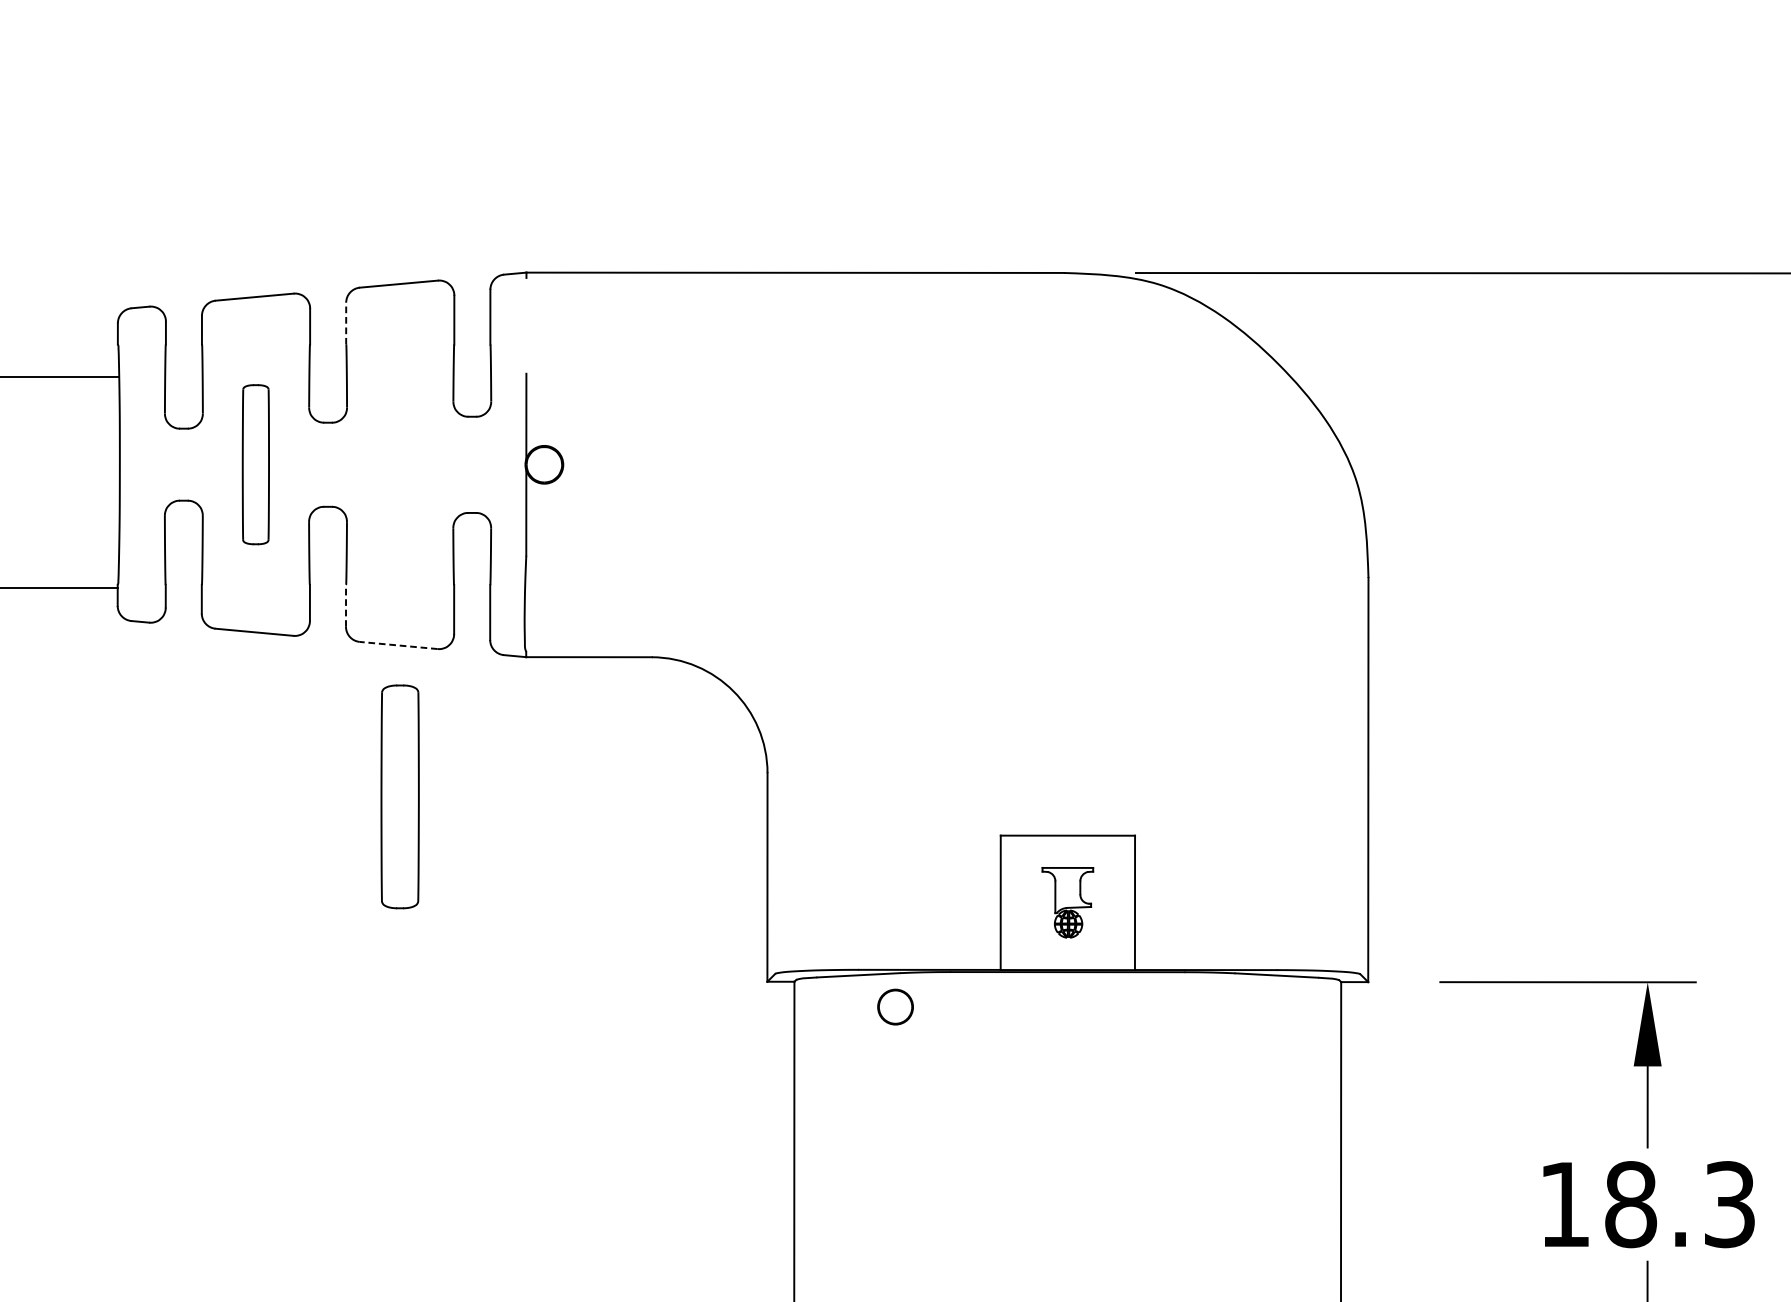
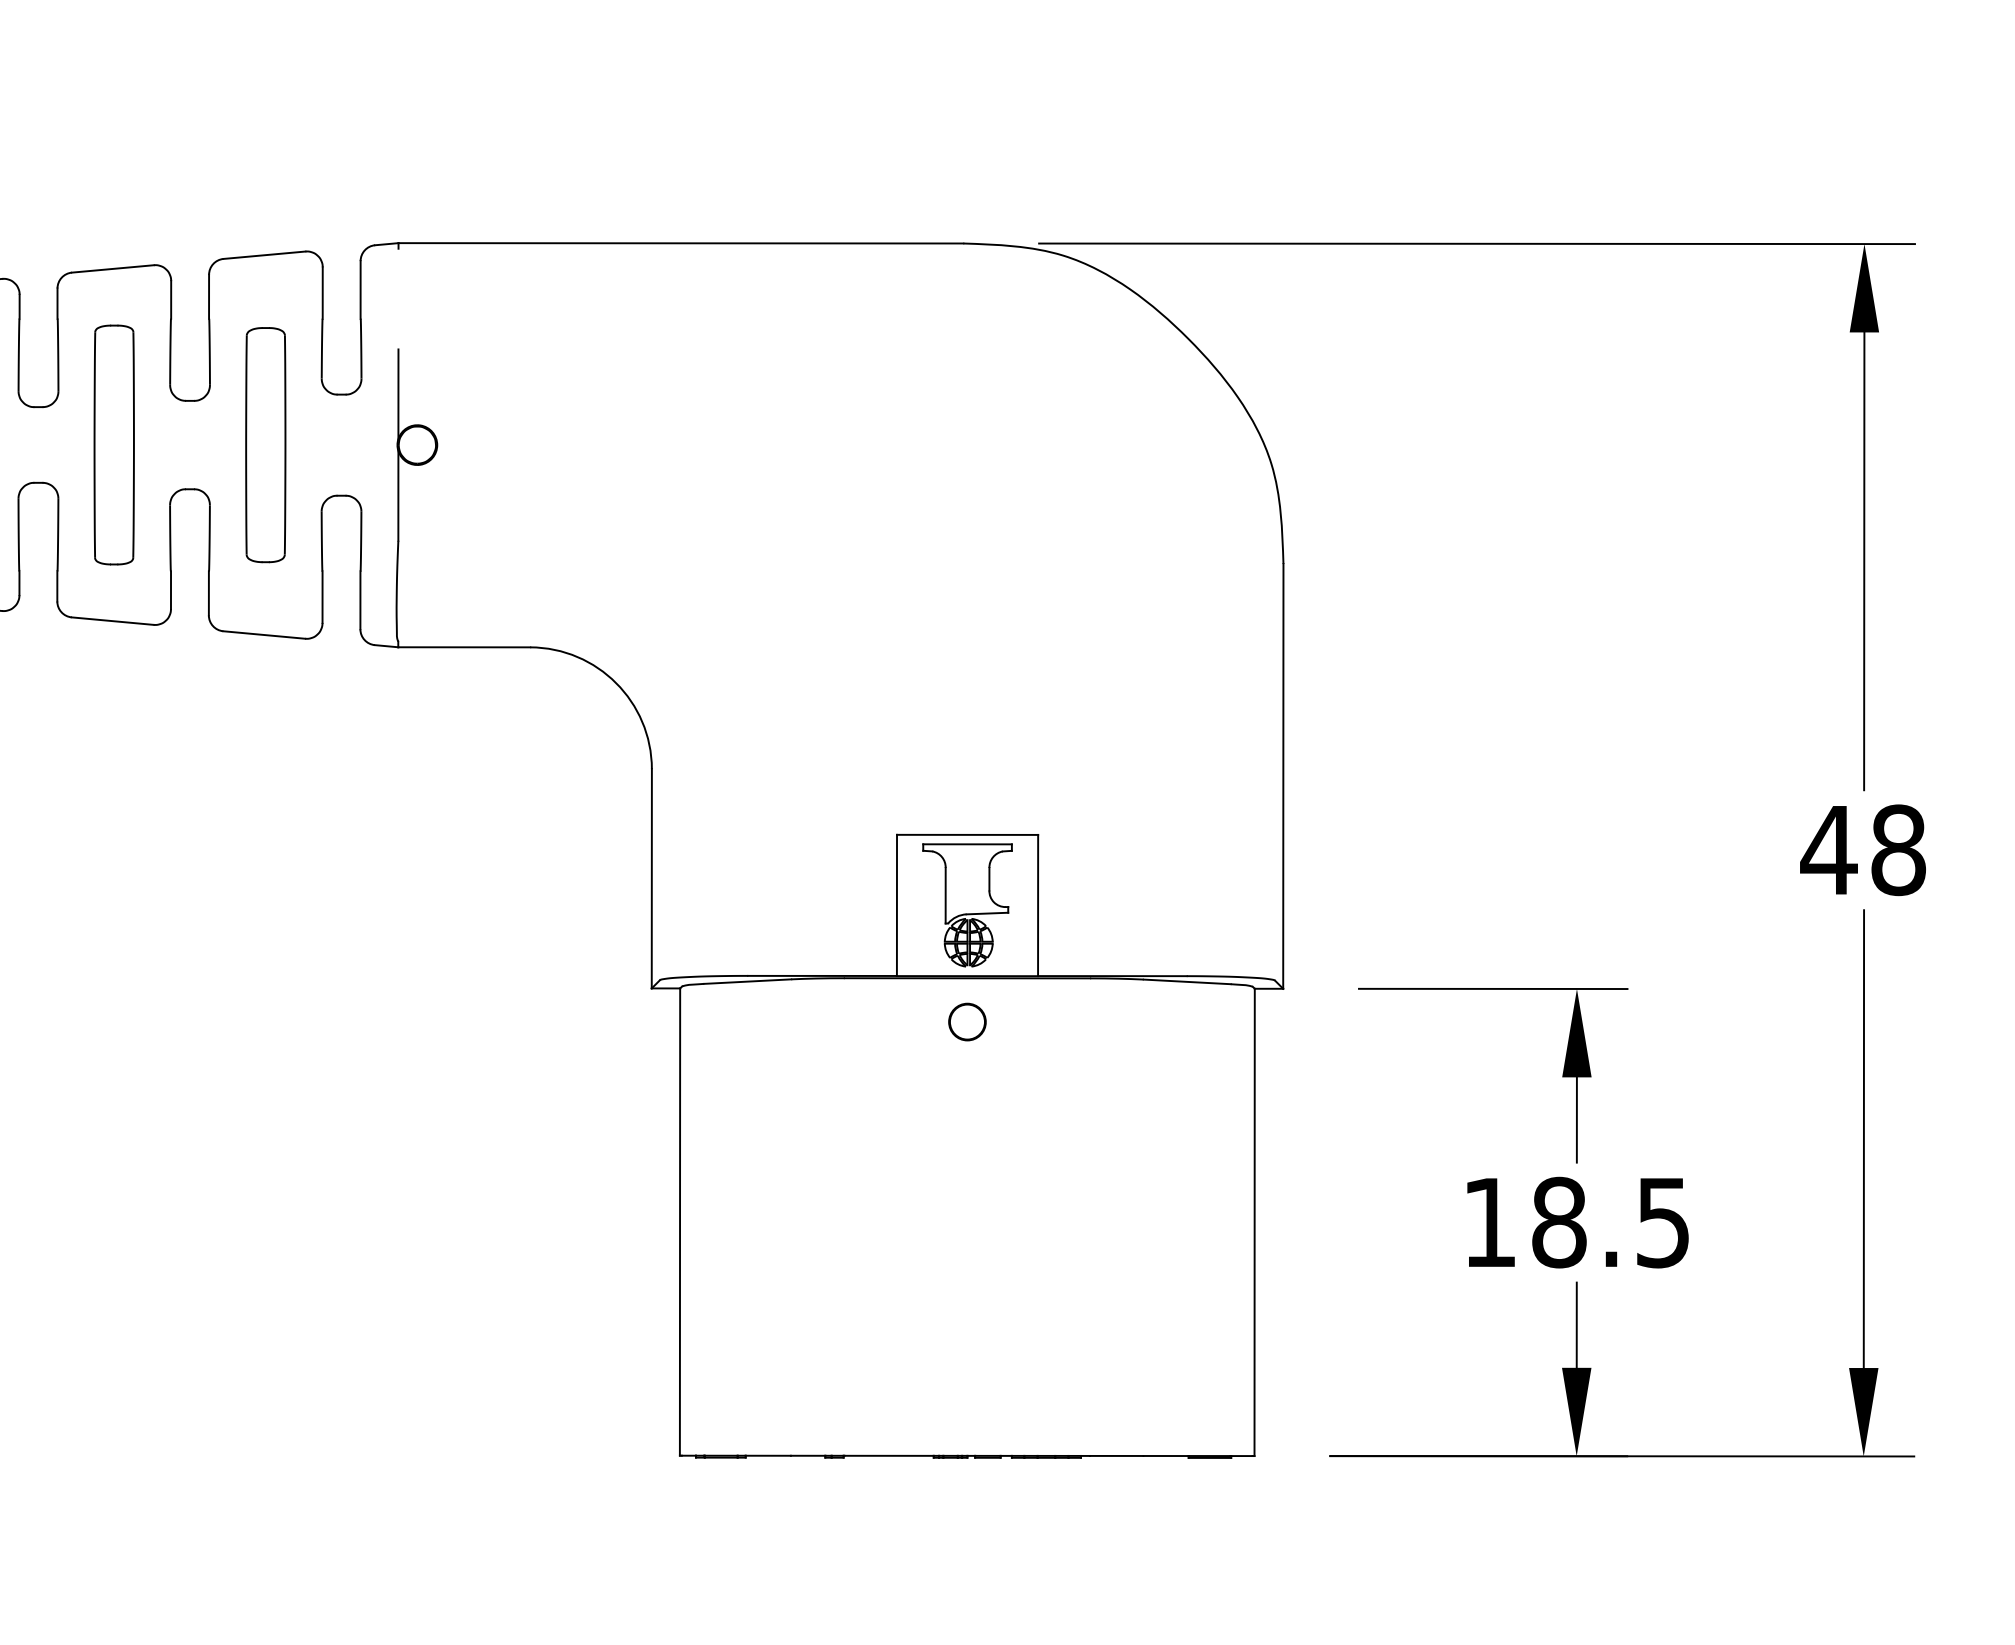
line: (346, 323) -> (209, 296), dashed -> solid
part: (255, 464) -> (113, 444), size x1.43
line: (345, 605) -> (208, 592), dashed -> solid
line: (397, 645) -> (263, 634), dashed -> solid
part: (399, 797) -> (265, 445), moved
part: (1067, 902) -> (967, 905), size x1.67
part: (895, 1006) -> (967, 1021), moved
text: (1730, 1204) -> (1663, 1222), 18.3 -> 18.5

